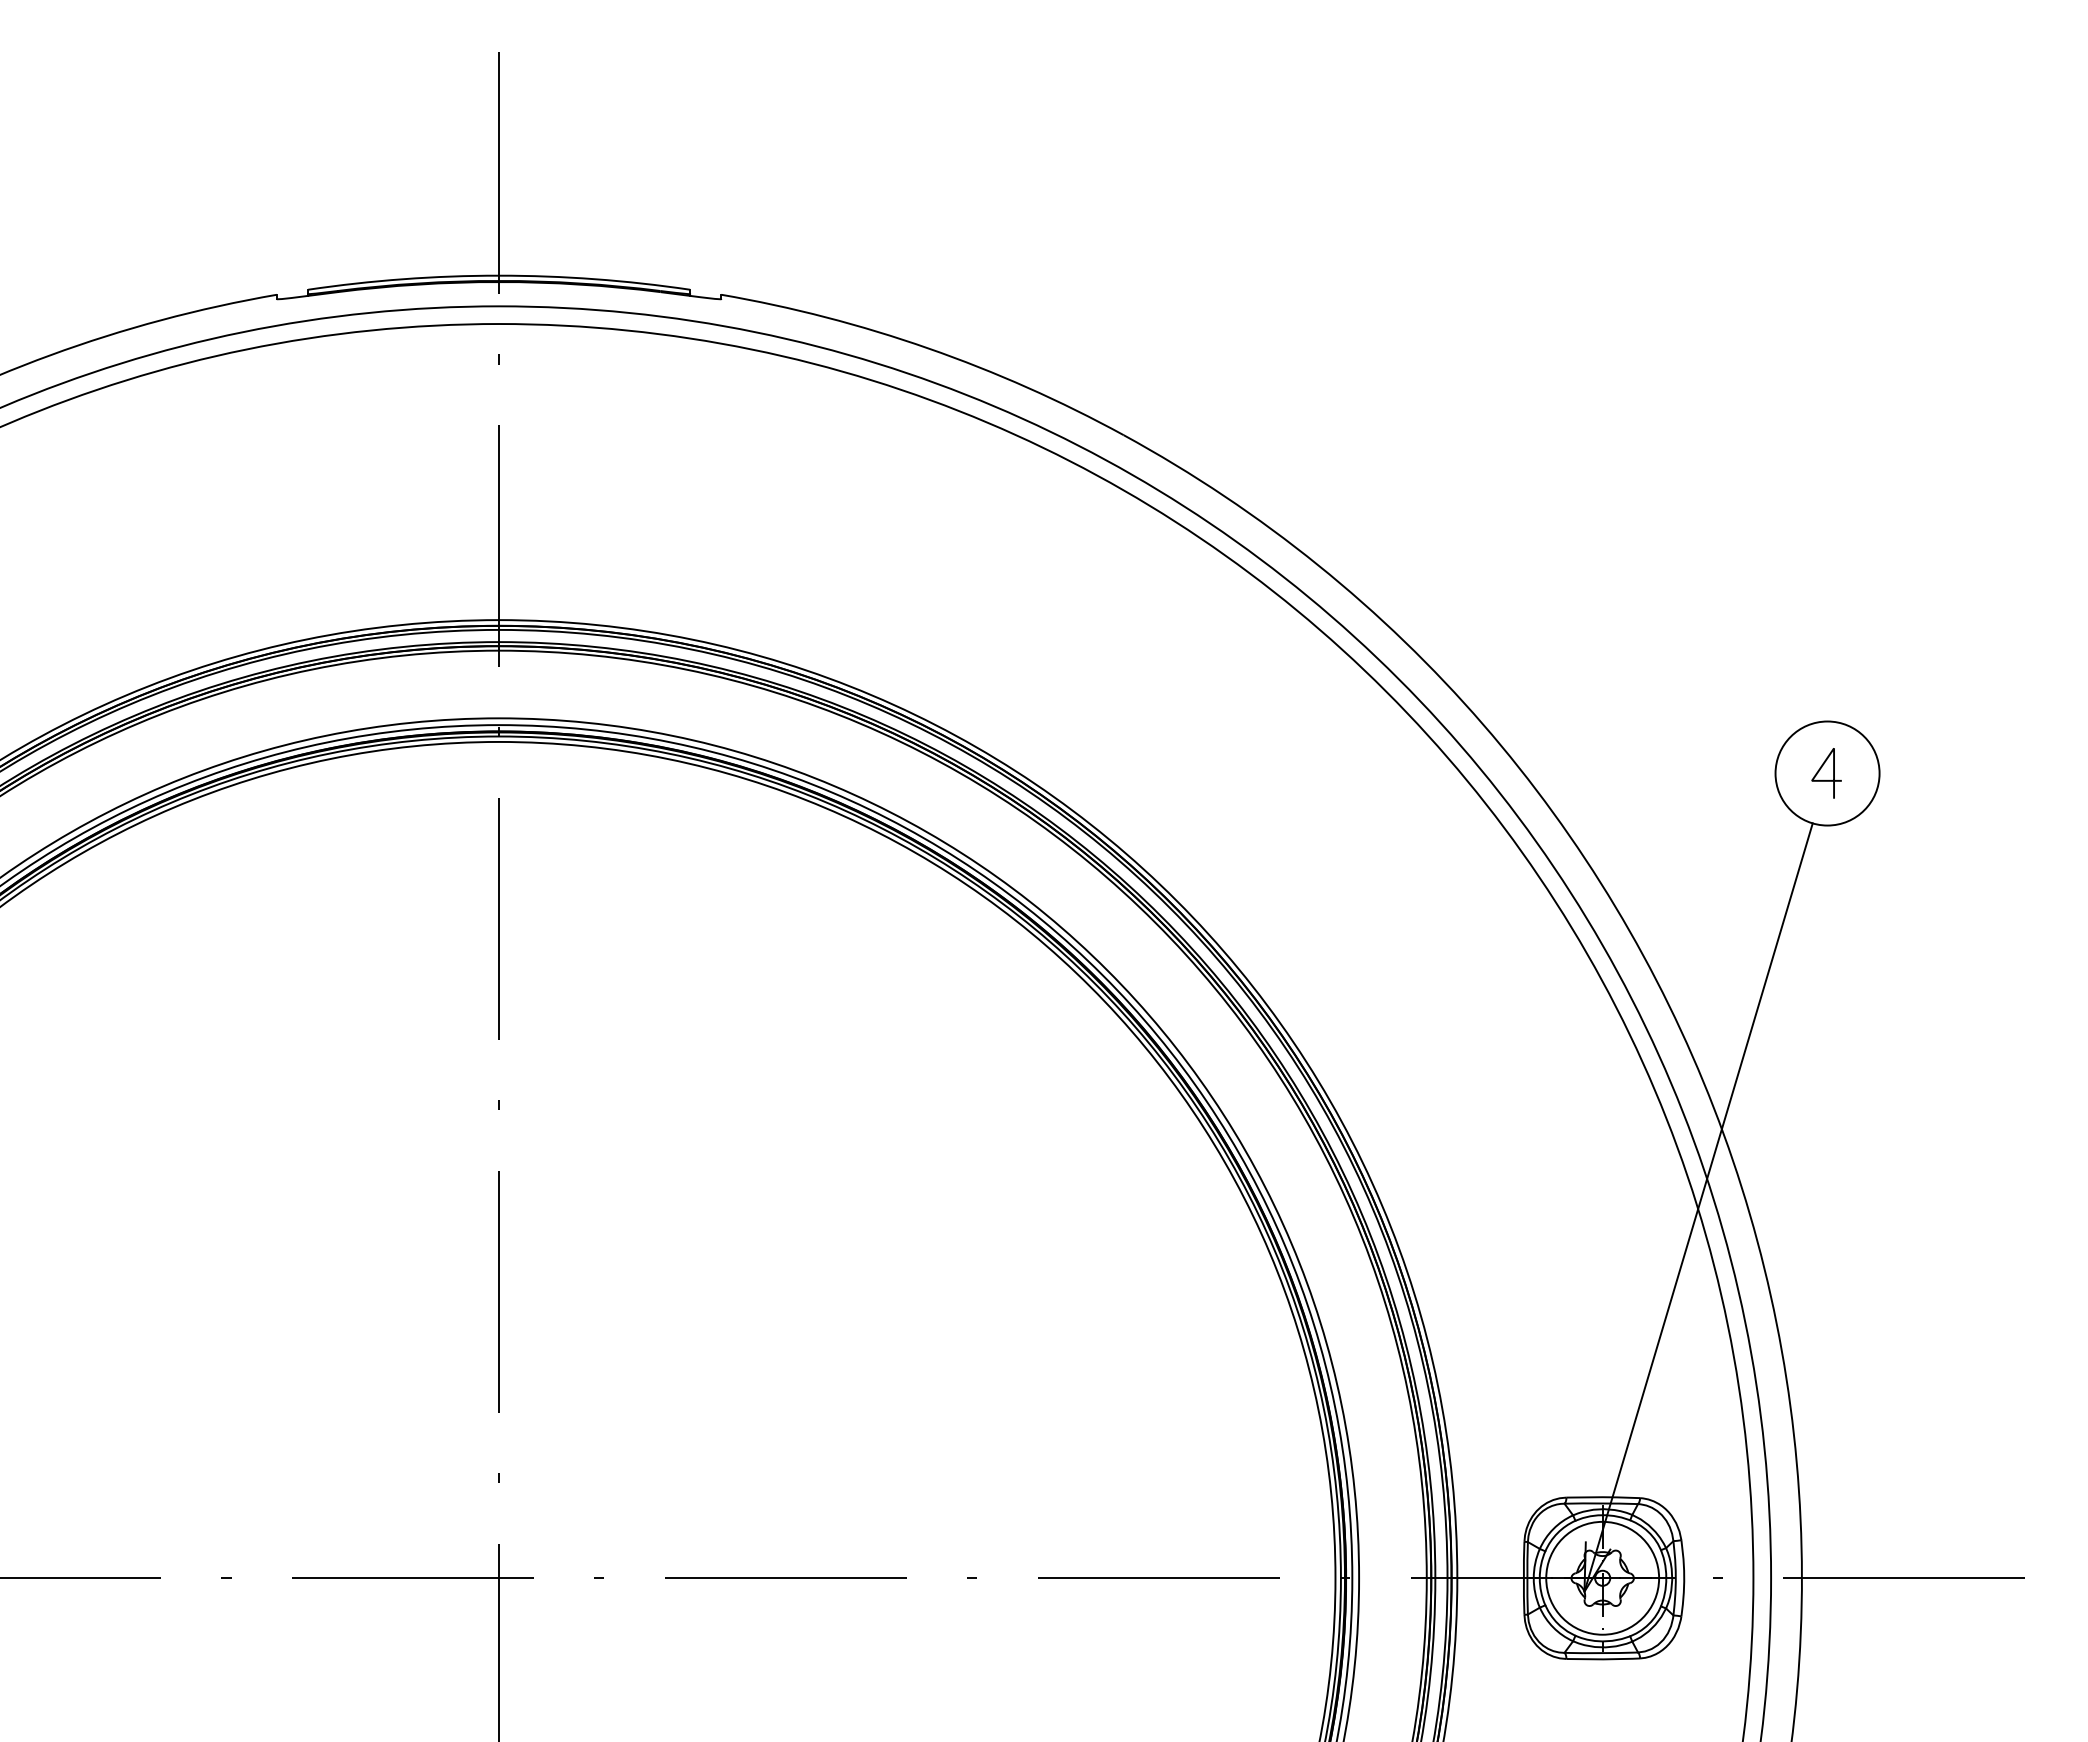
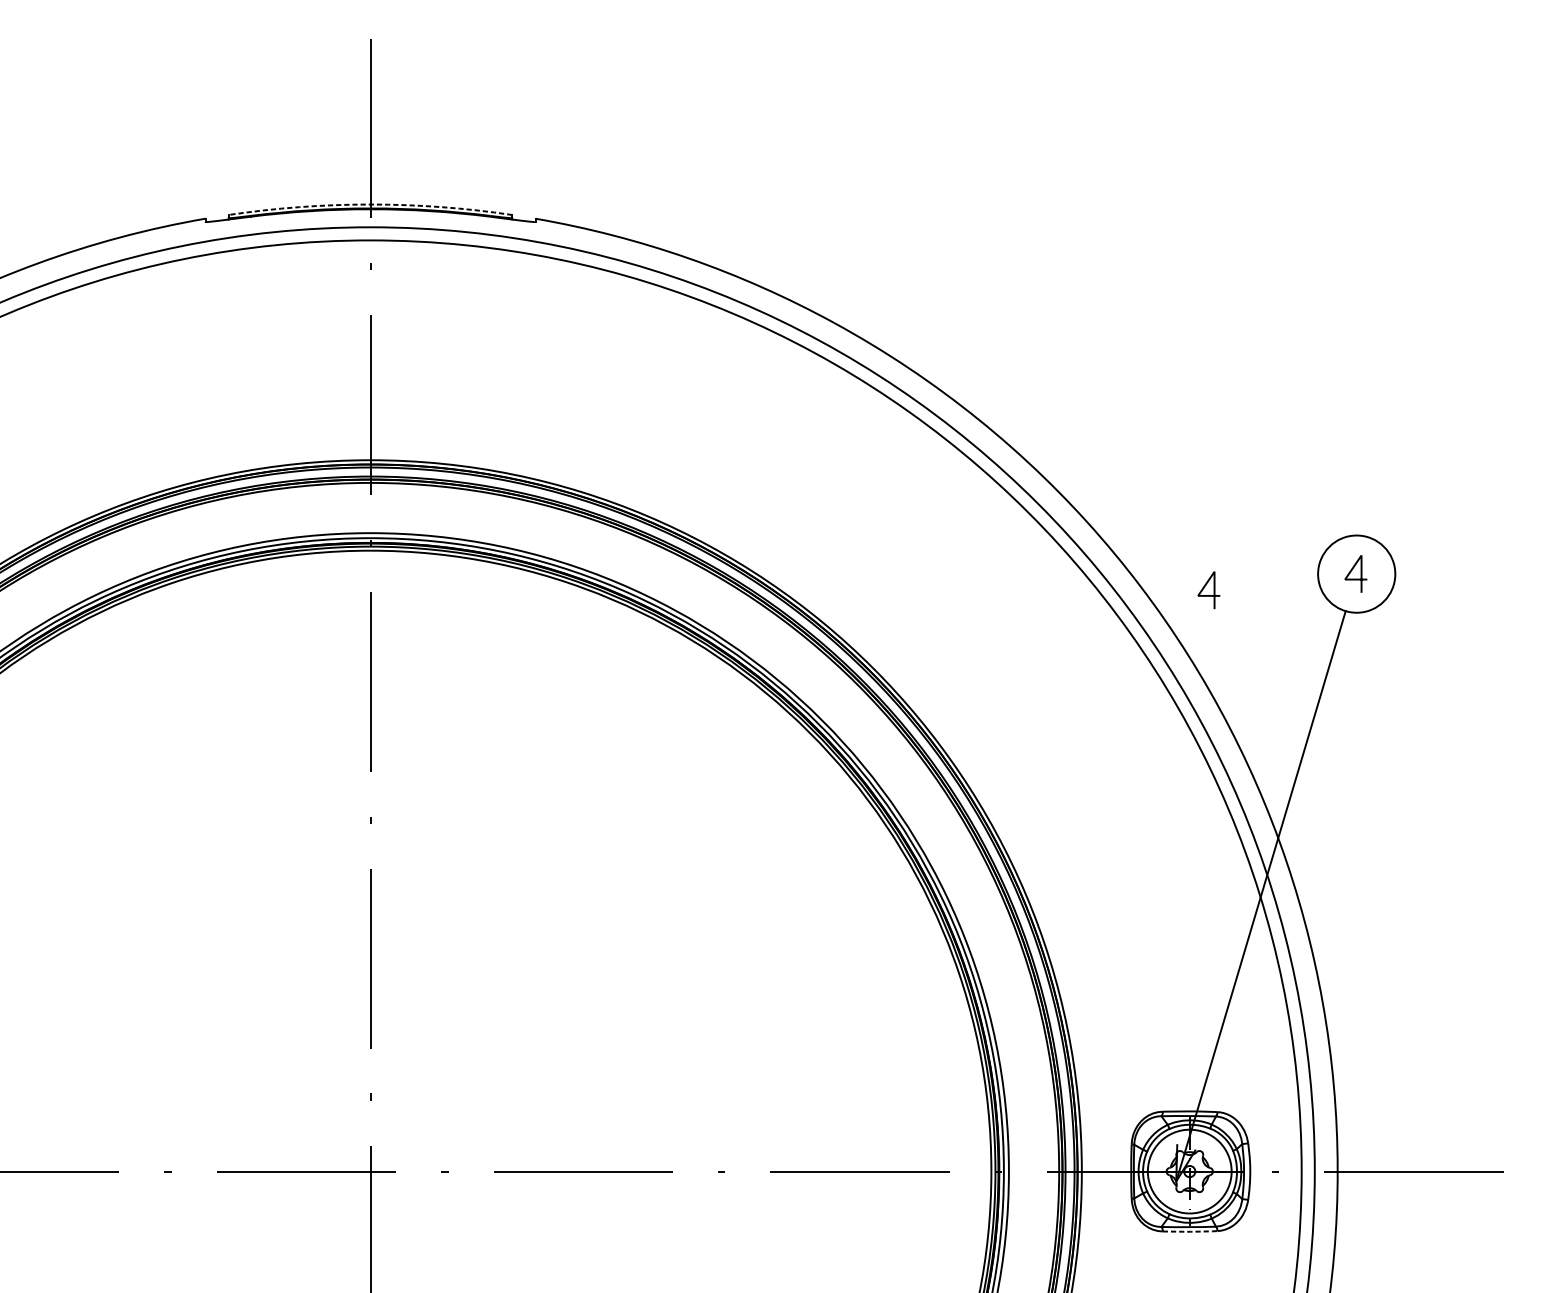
arc: (499, 275) -> (370, 204), solid -> dashed
line: (1622, 792) -> (1204, 588), added
line: (1604, 1659) -> (1191, 1231), solid -> dashed

